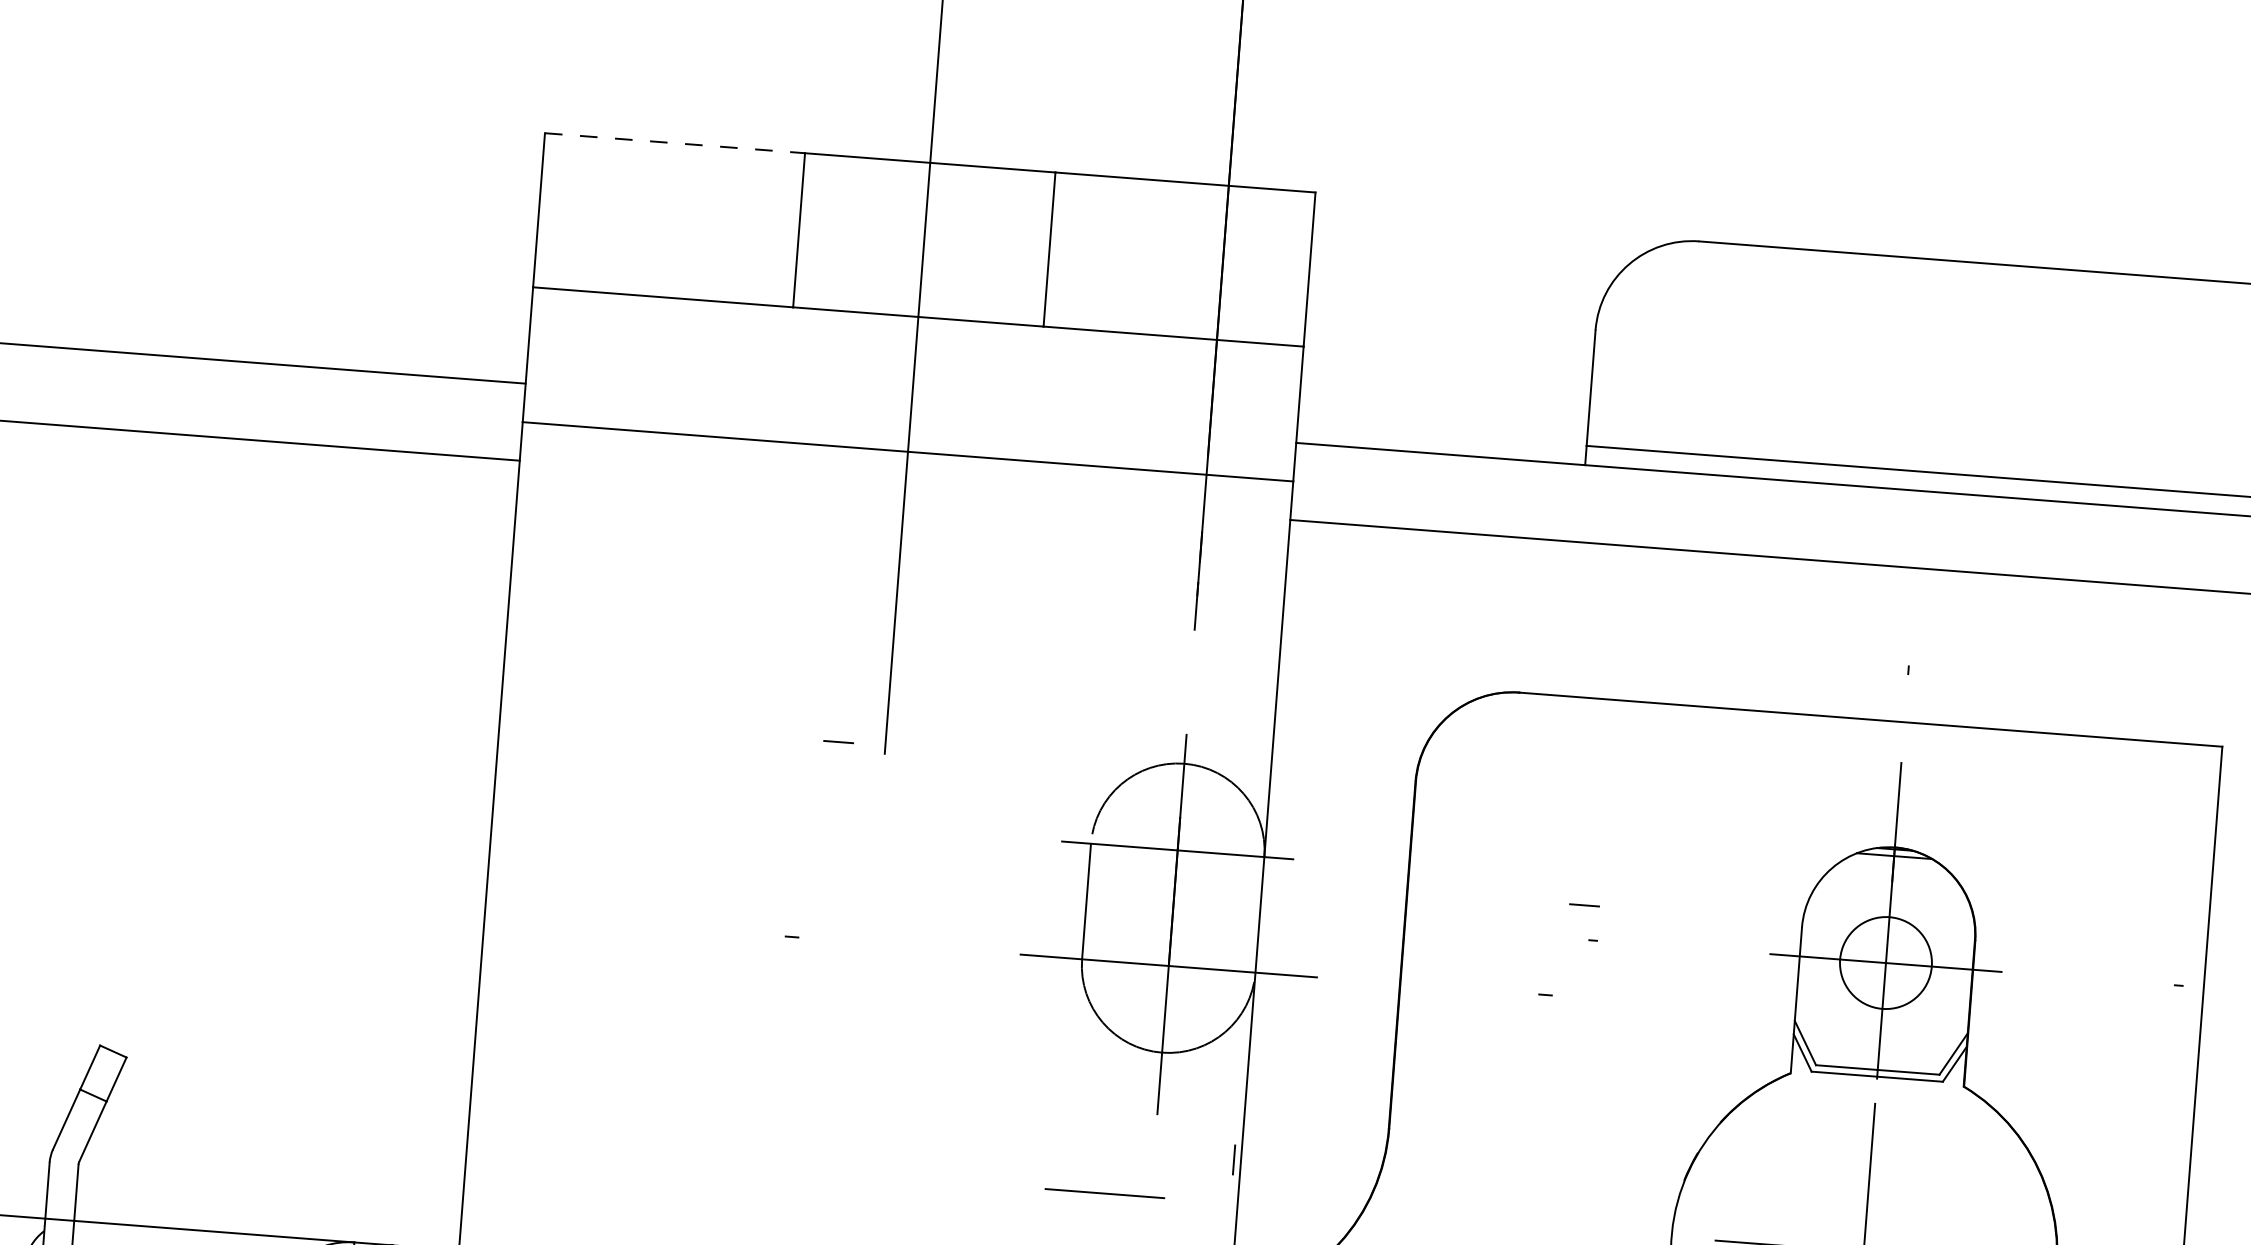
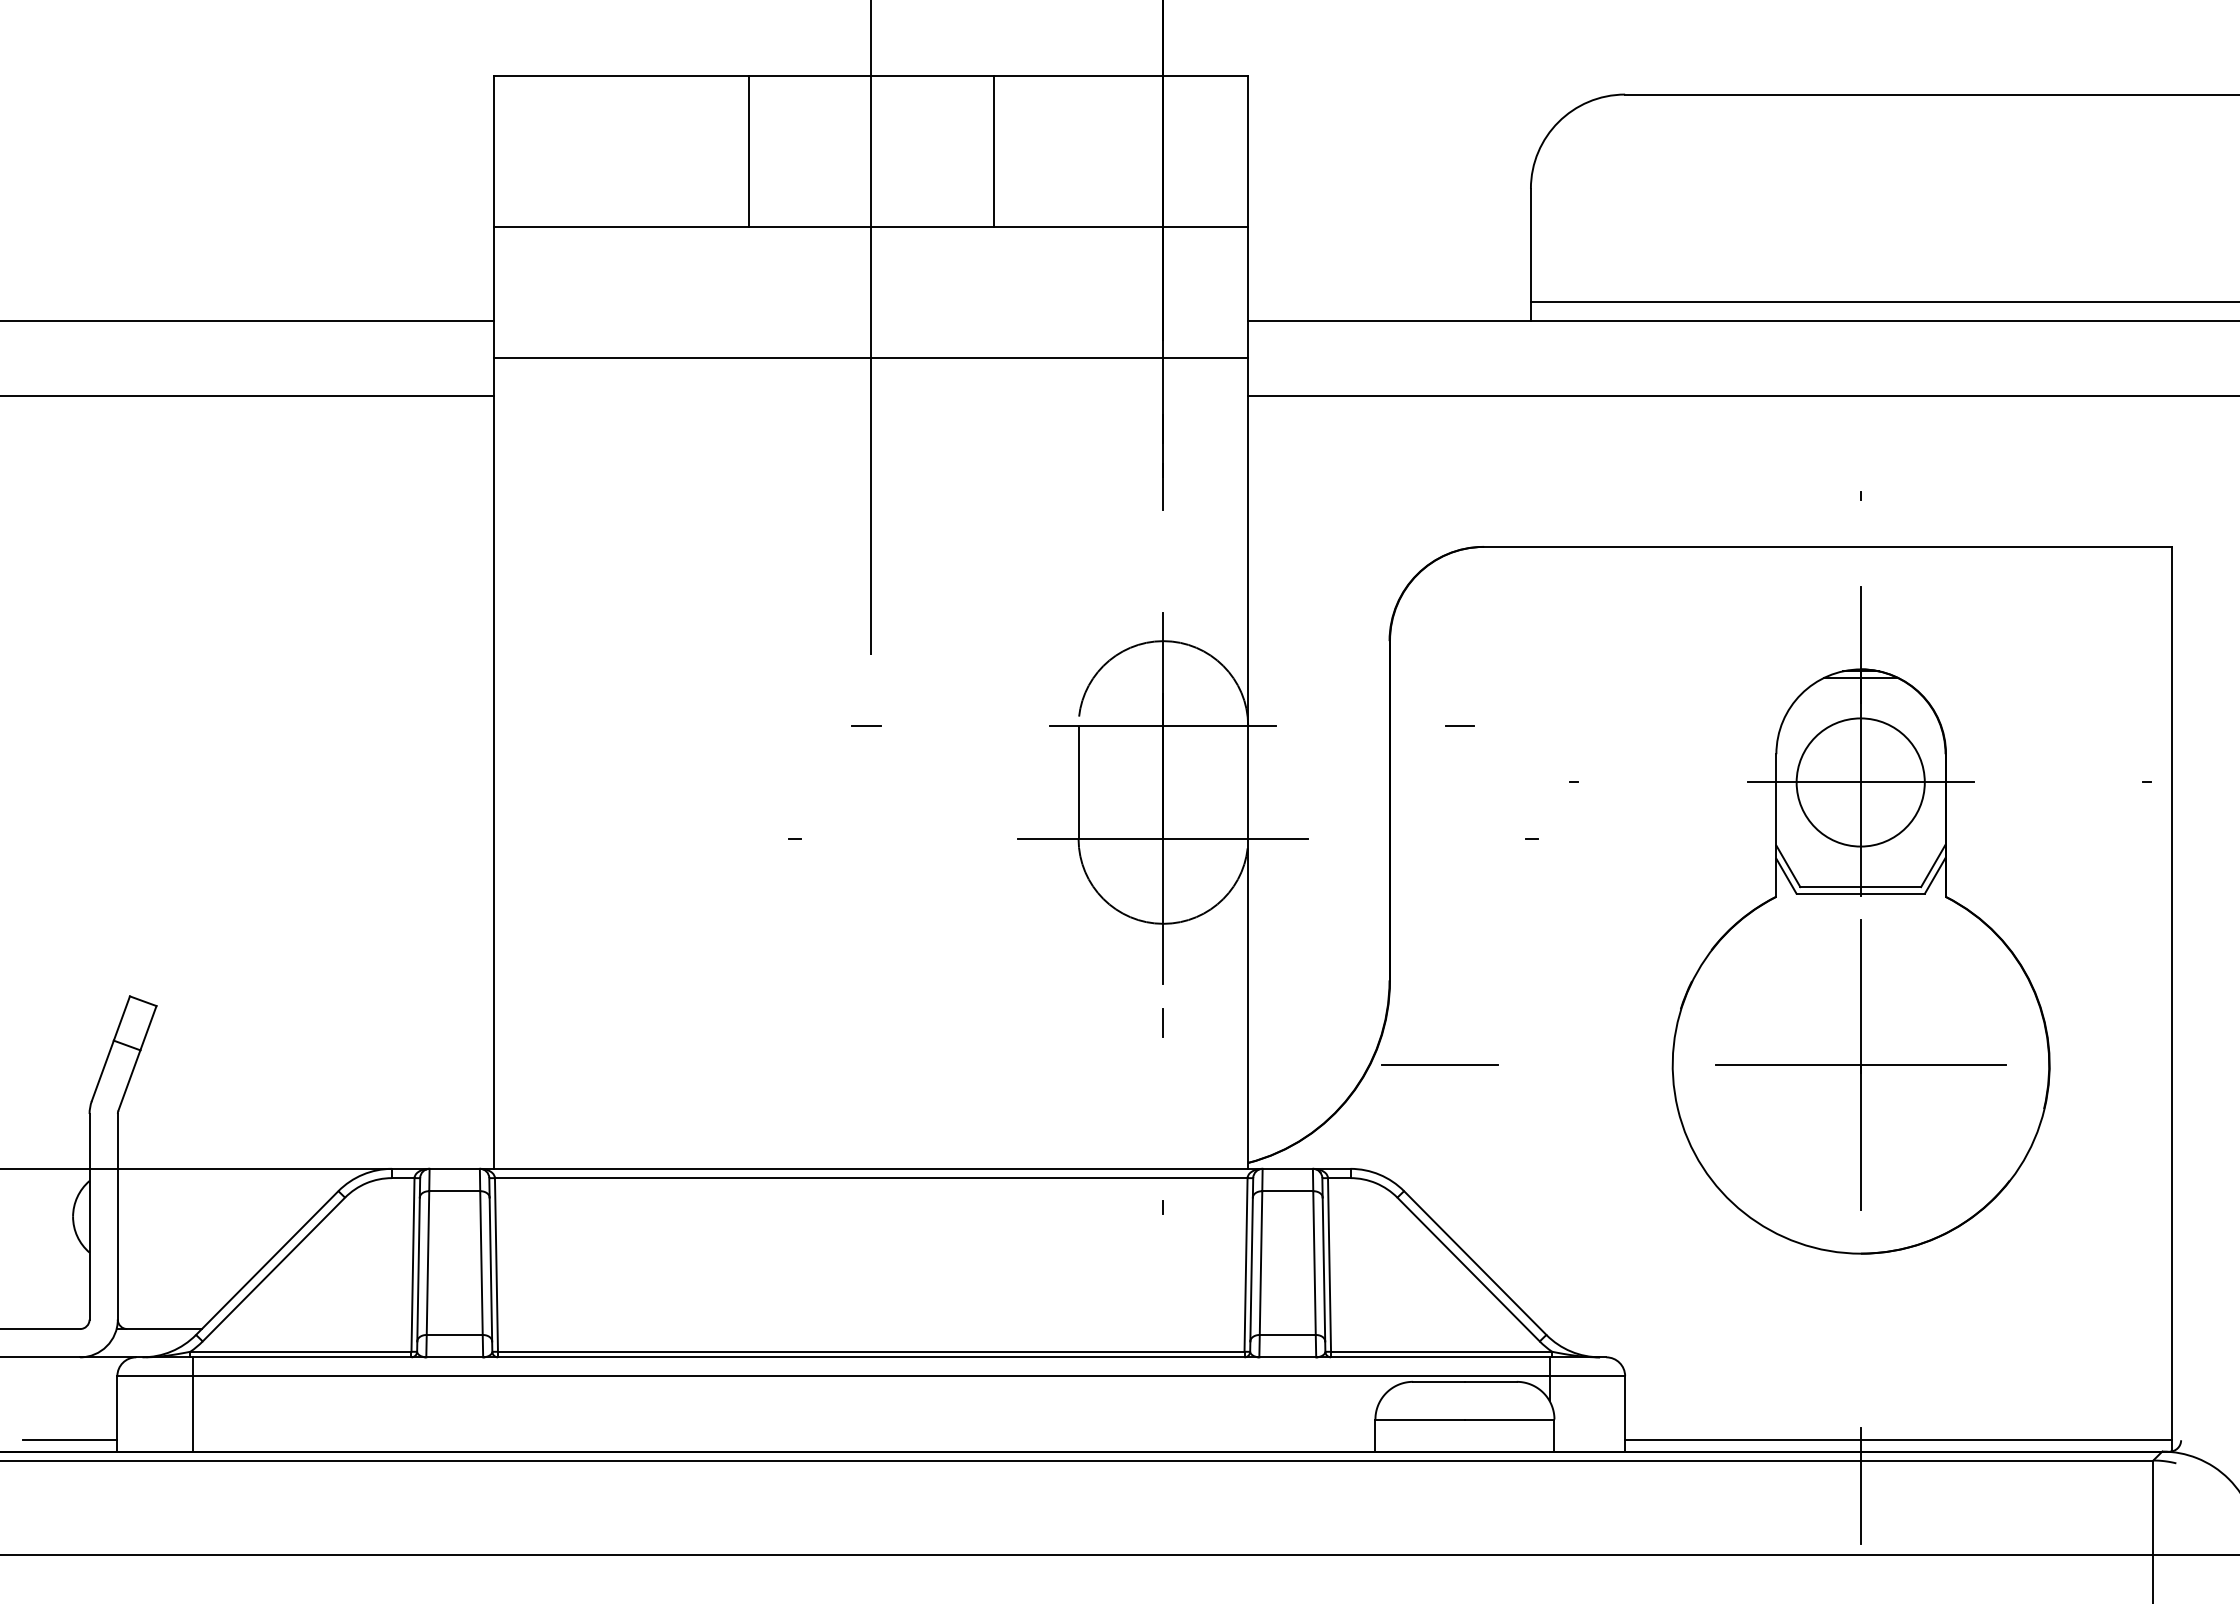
line: (676, 143) -> (622, 75), dashed -> solid
line: (838, 741) -> (866, 725), moved
line: (1583, 904) -> (1459, 725), moved
circle: (1885, 963) -> (1860, 782), size x1.43
line: (1233, 1159) -> (1162, 1022), moved
line: (1104, 1192) -> (1439, 1064), moved

